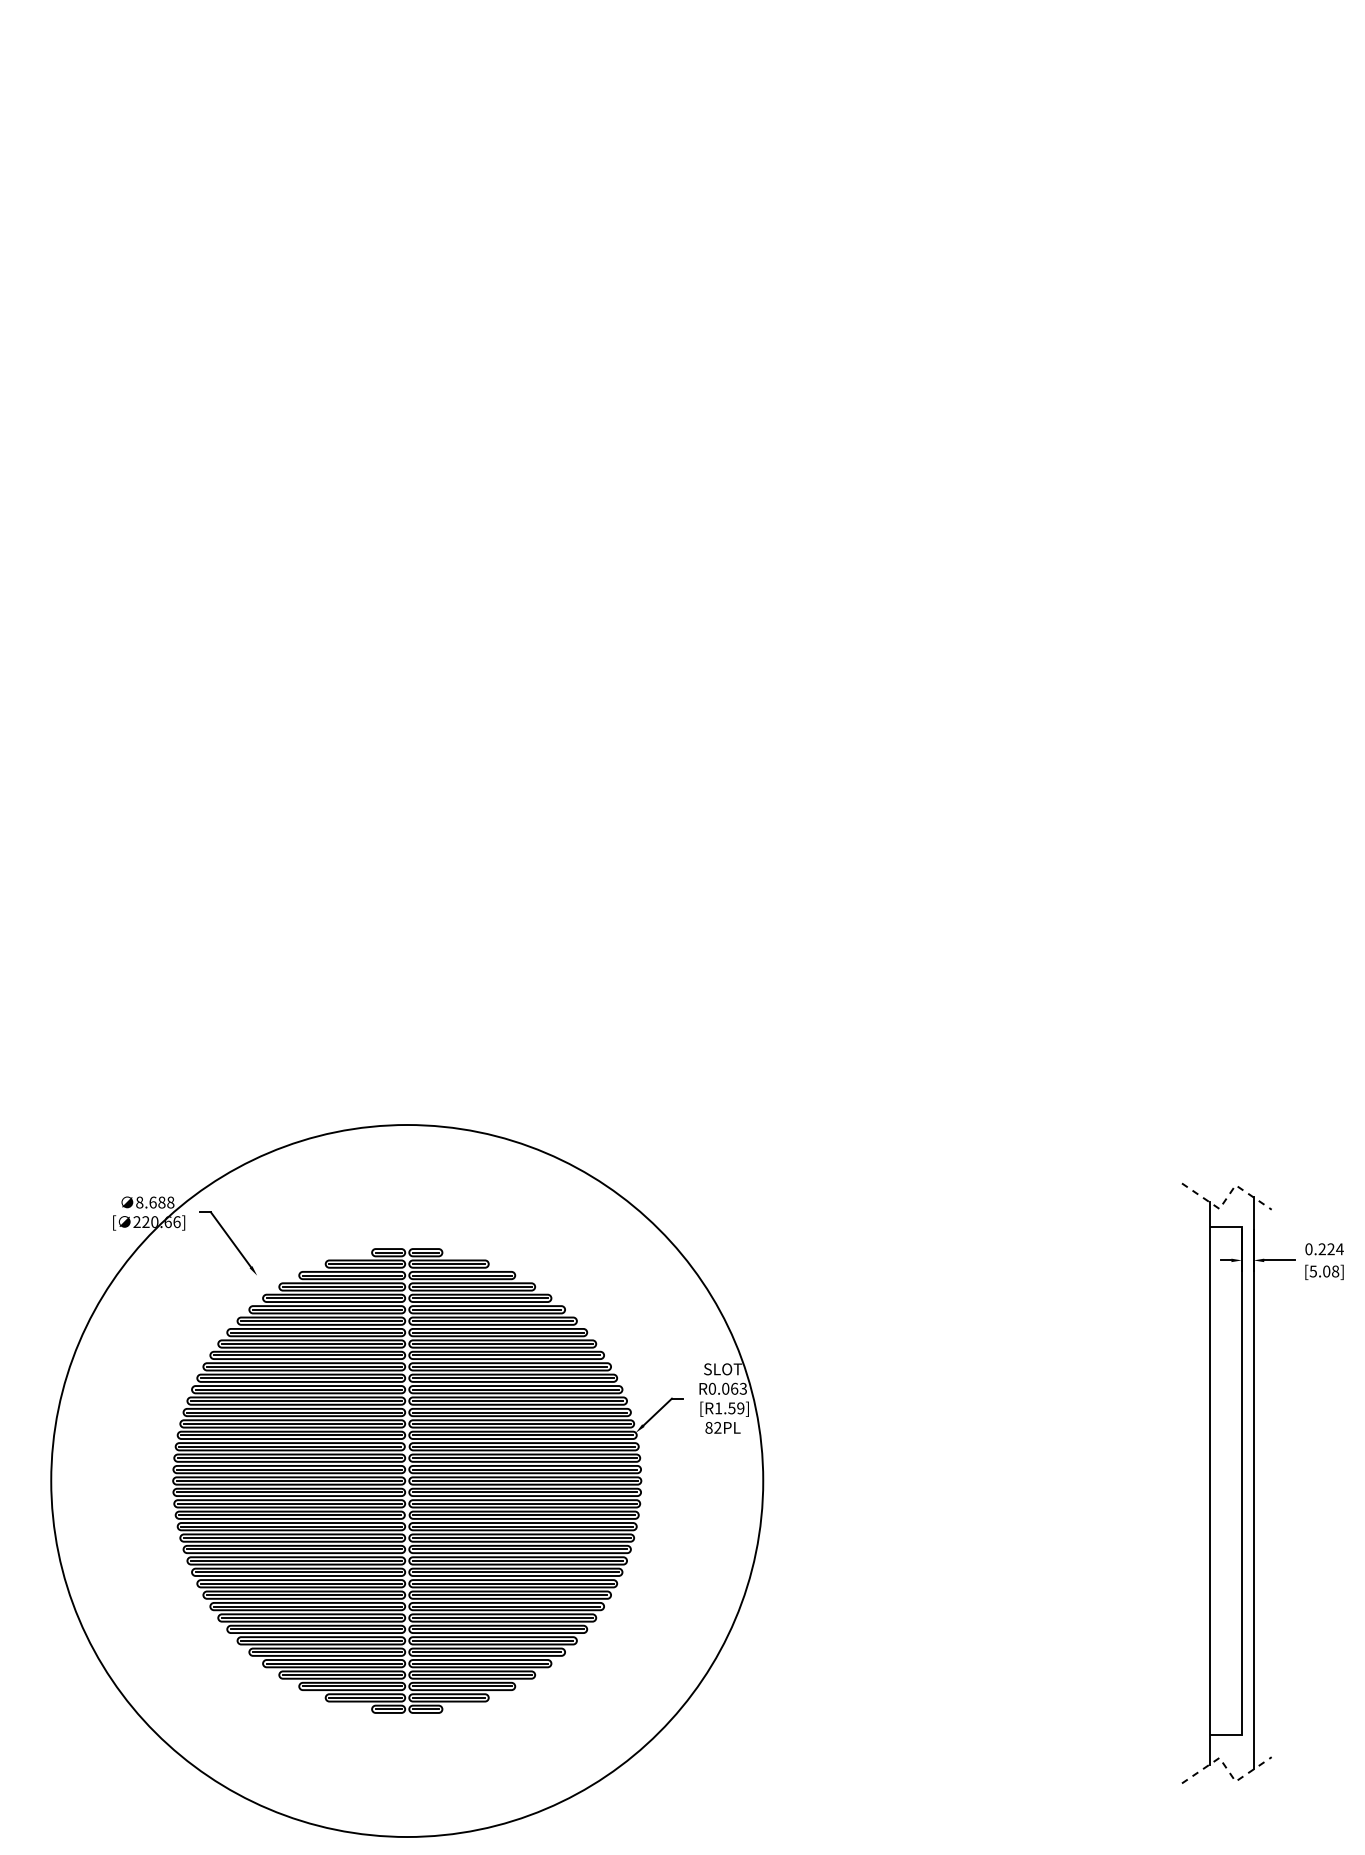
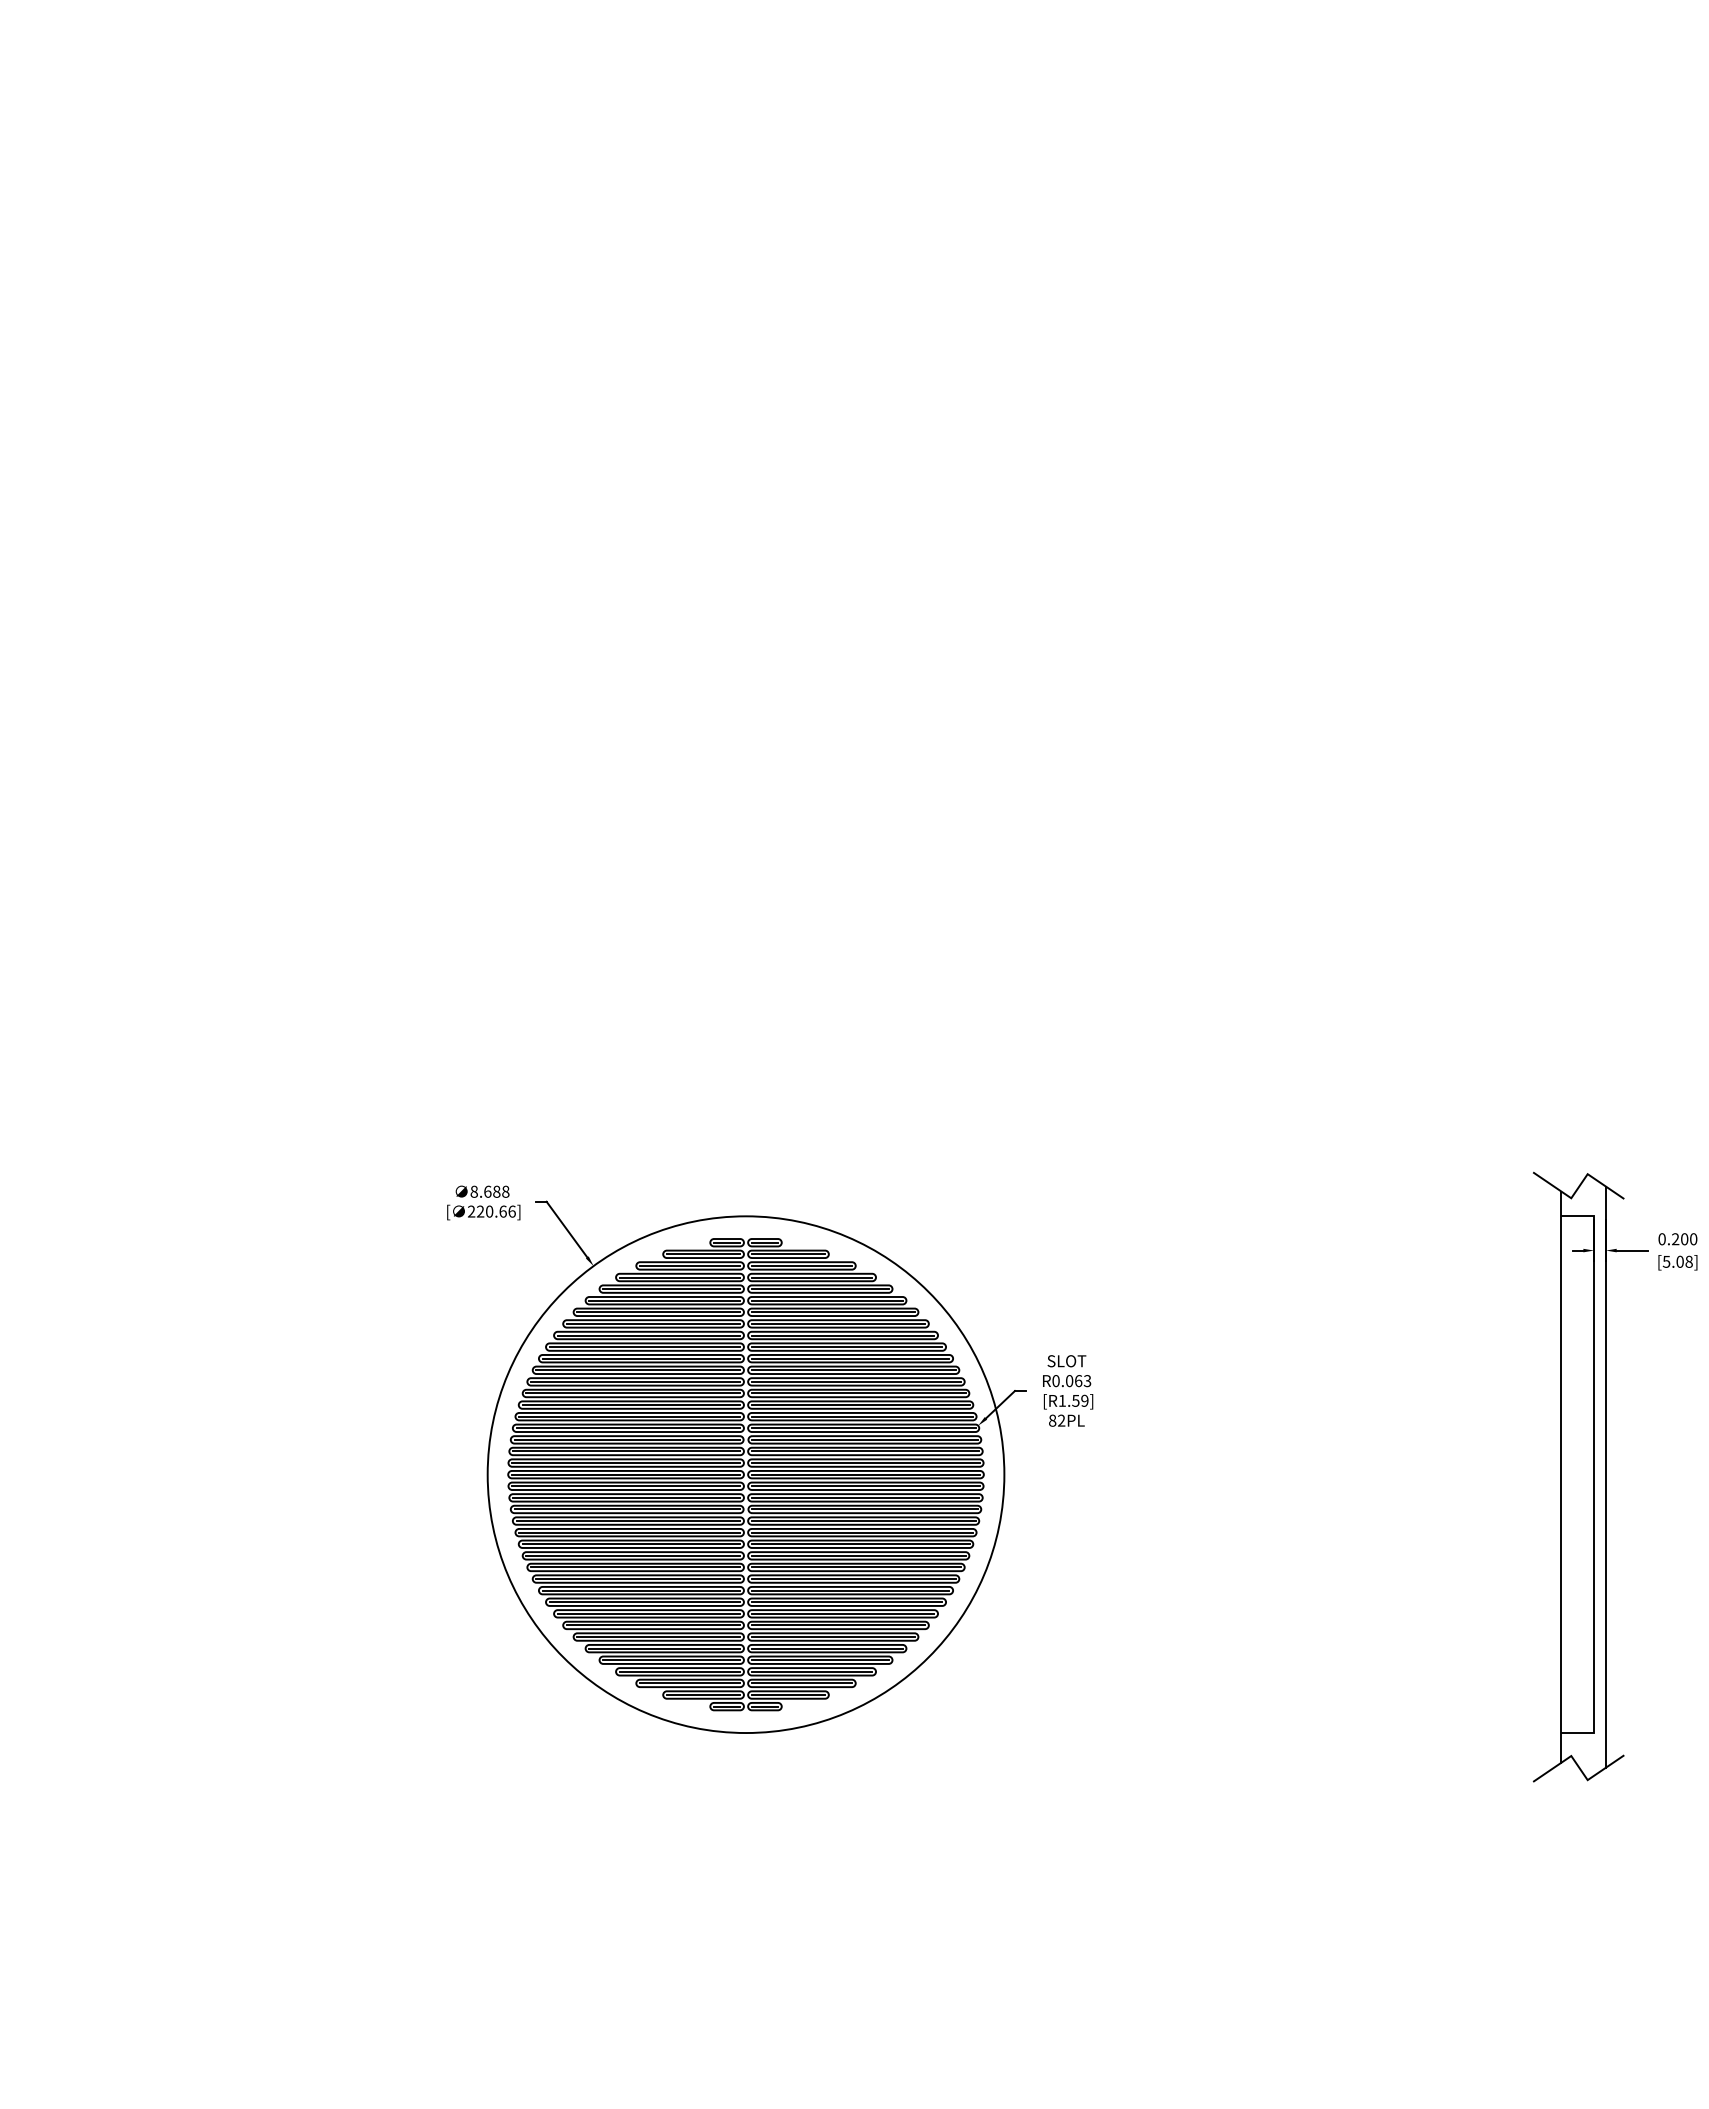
line: (1226, 1198) -> (1578, 1187), dashed -> solid
text: (1335, 1249) -> (1689, 1239), 0.224 -> 0.200
circle: (406, 1480) -> (745, 1474), size x0.71
line: (1226, 1769) -> (1578, 1767), dashed -> solid

